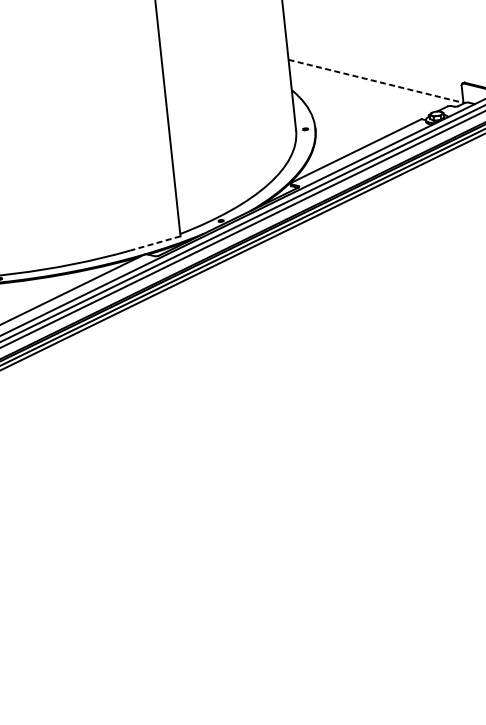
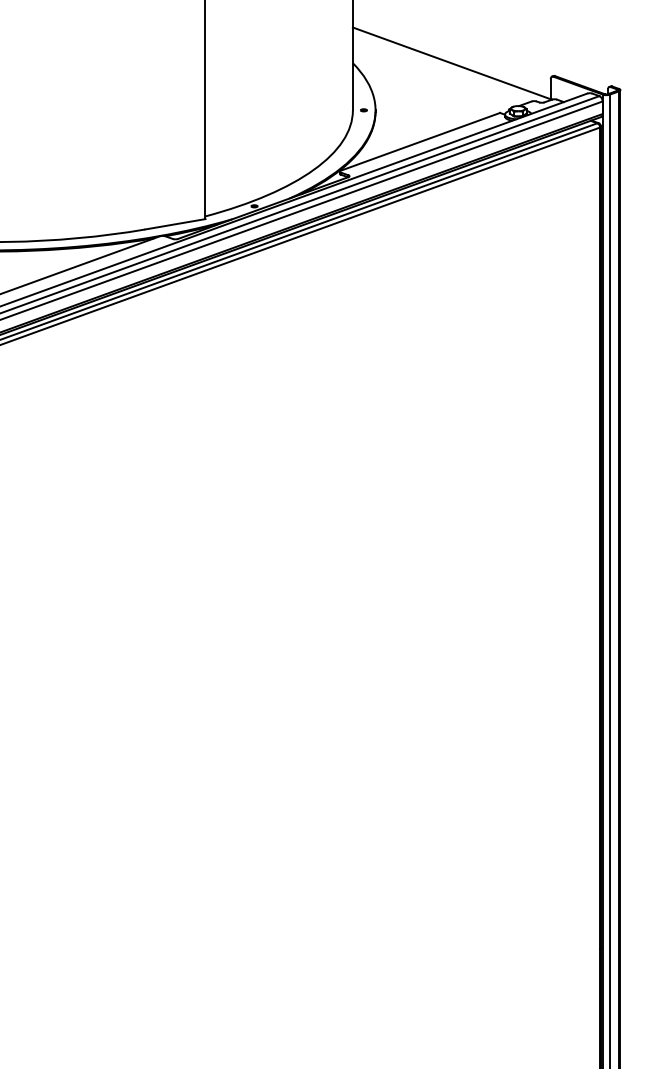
line: (376, 81) -> (452, 63), dashed -> solid
line: (155, 243) -> (175, 224), dashed -> solid

